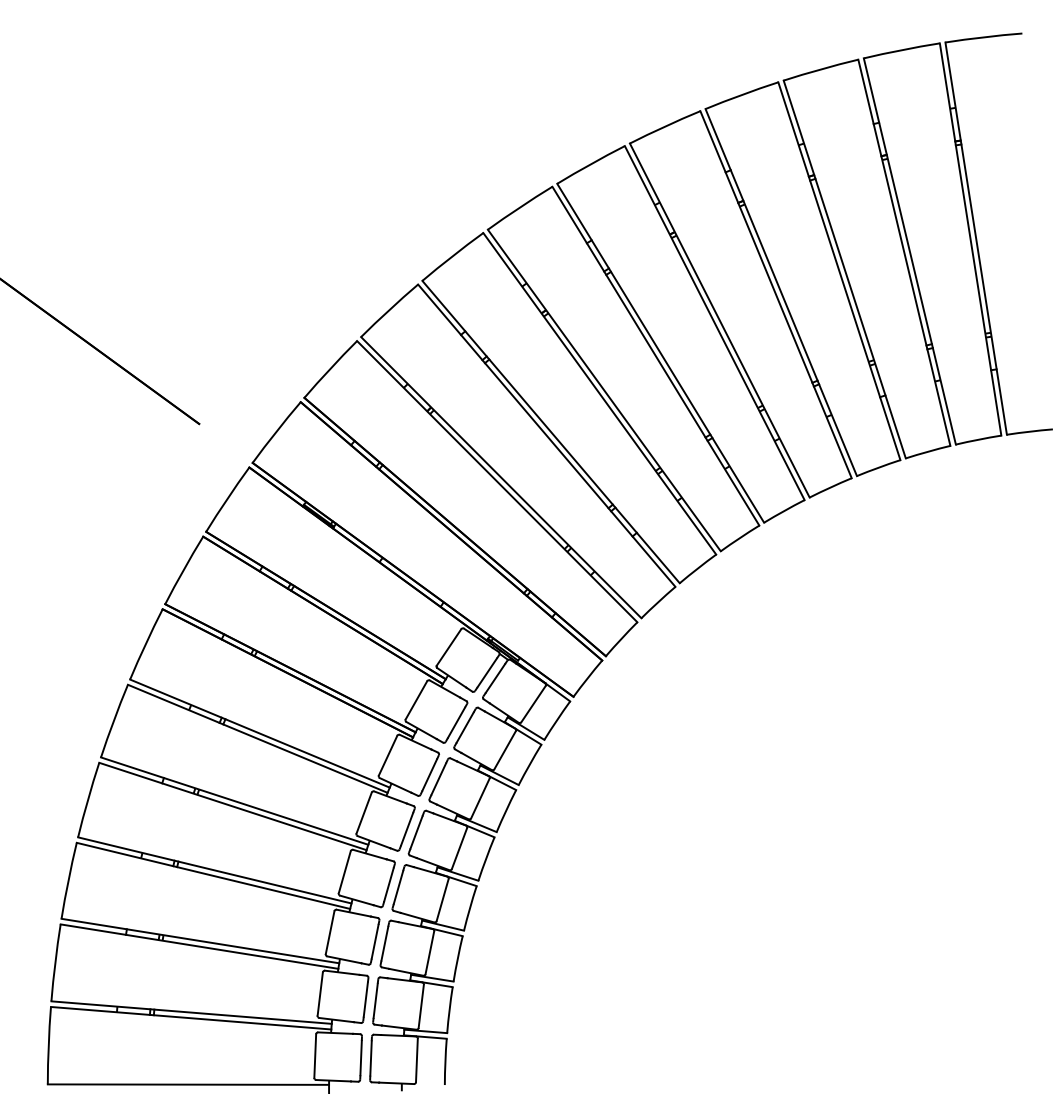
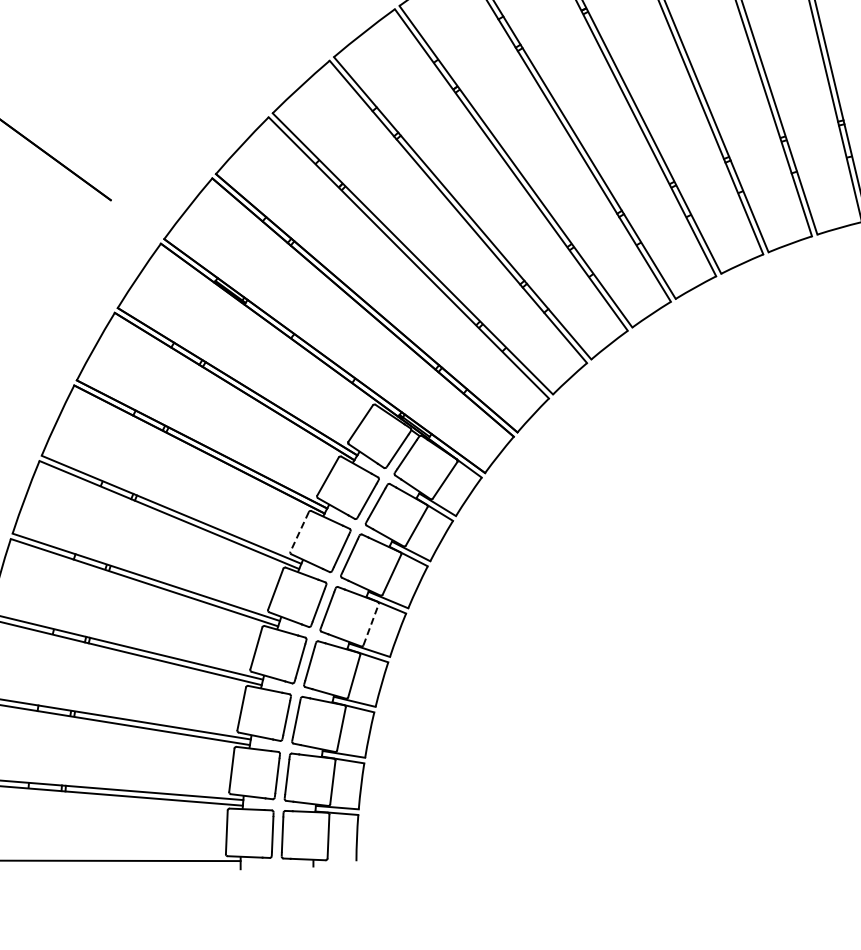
line: (388, 755) -> (300, 531), solid -> dashed
line: (459, 848) -> (371, 624), solid -> dashed

